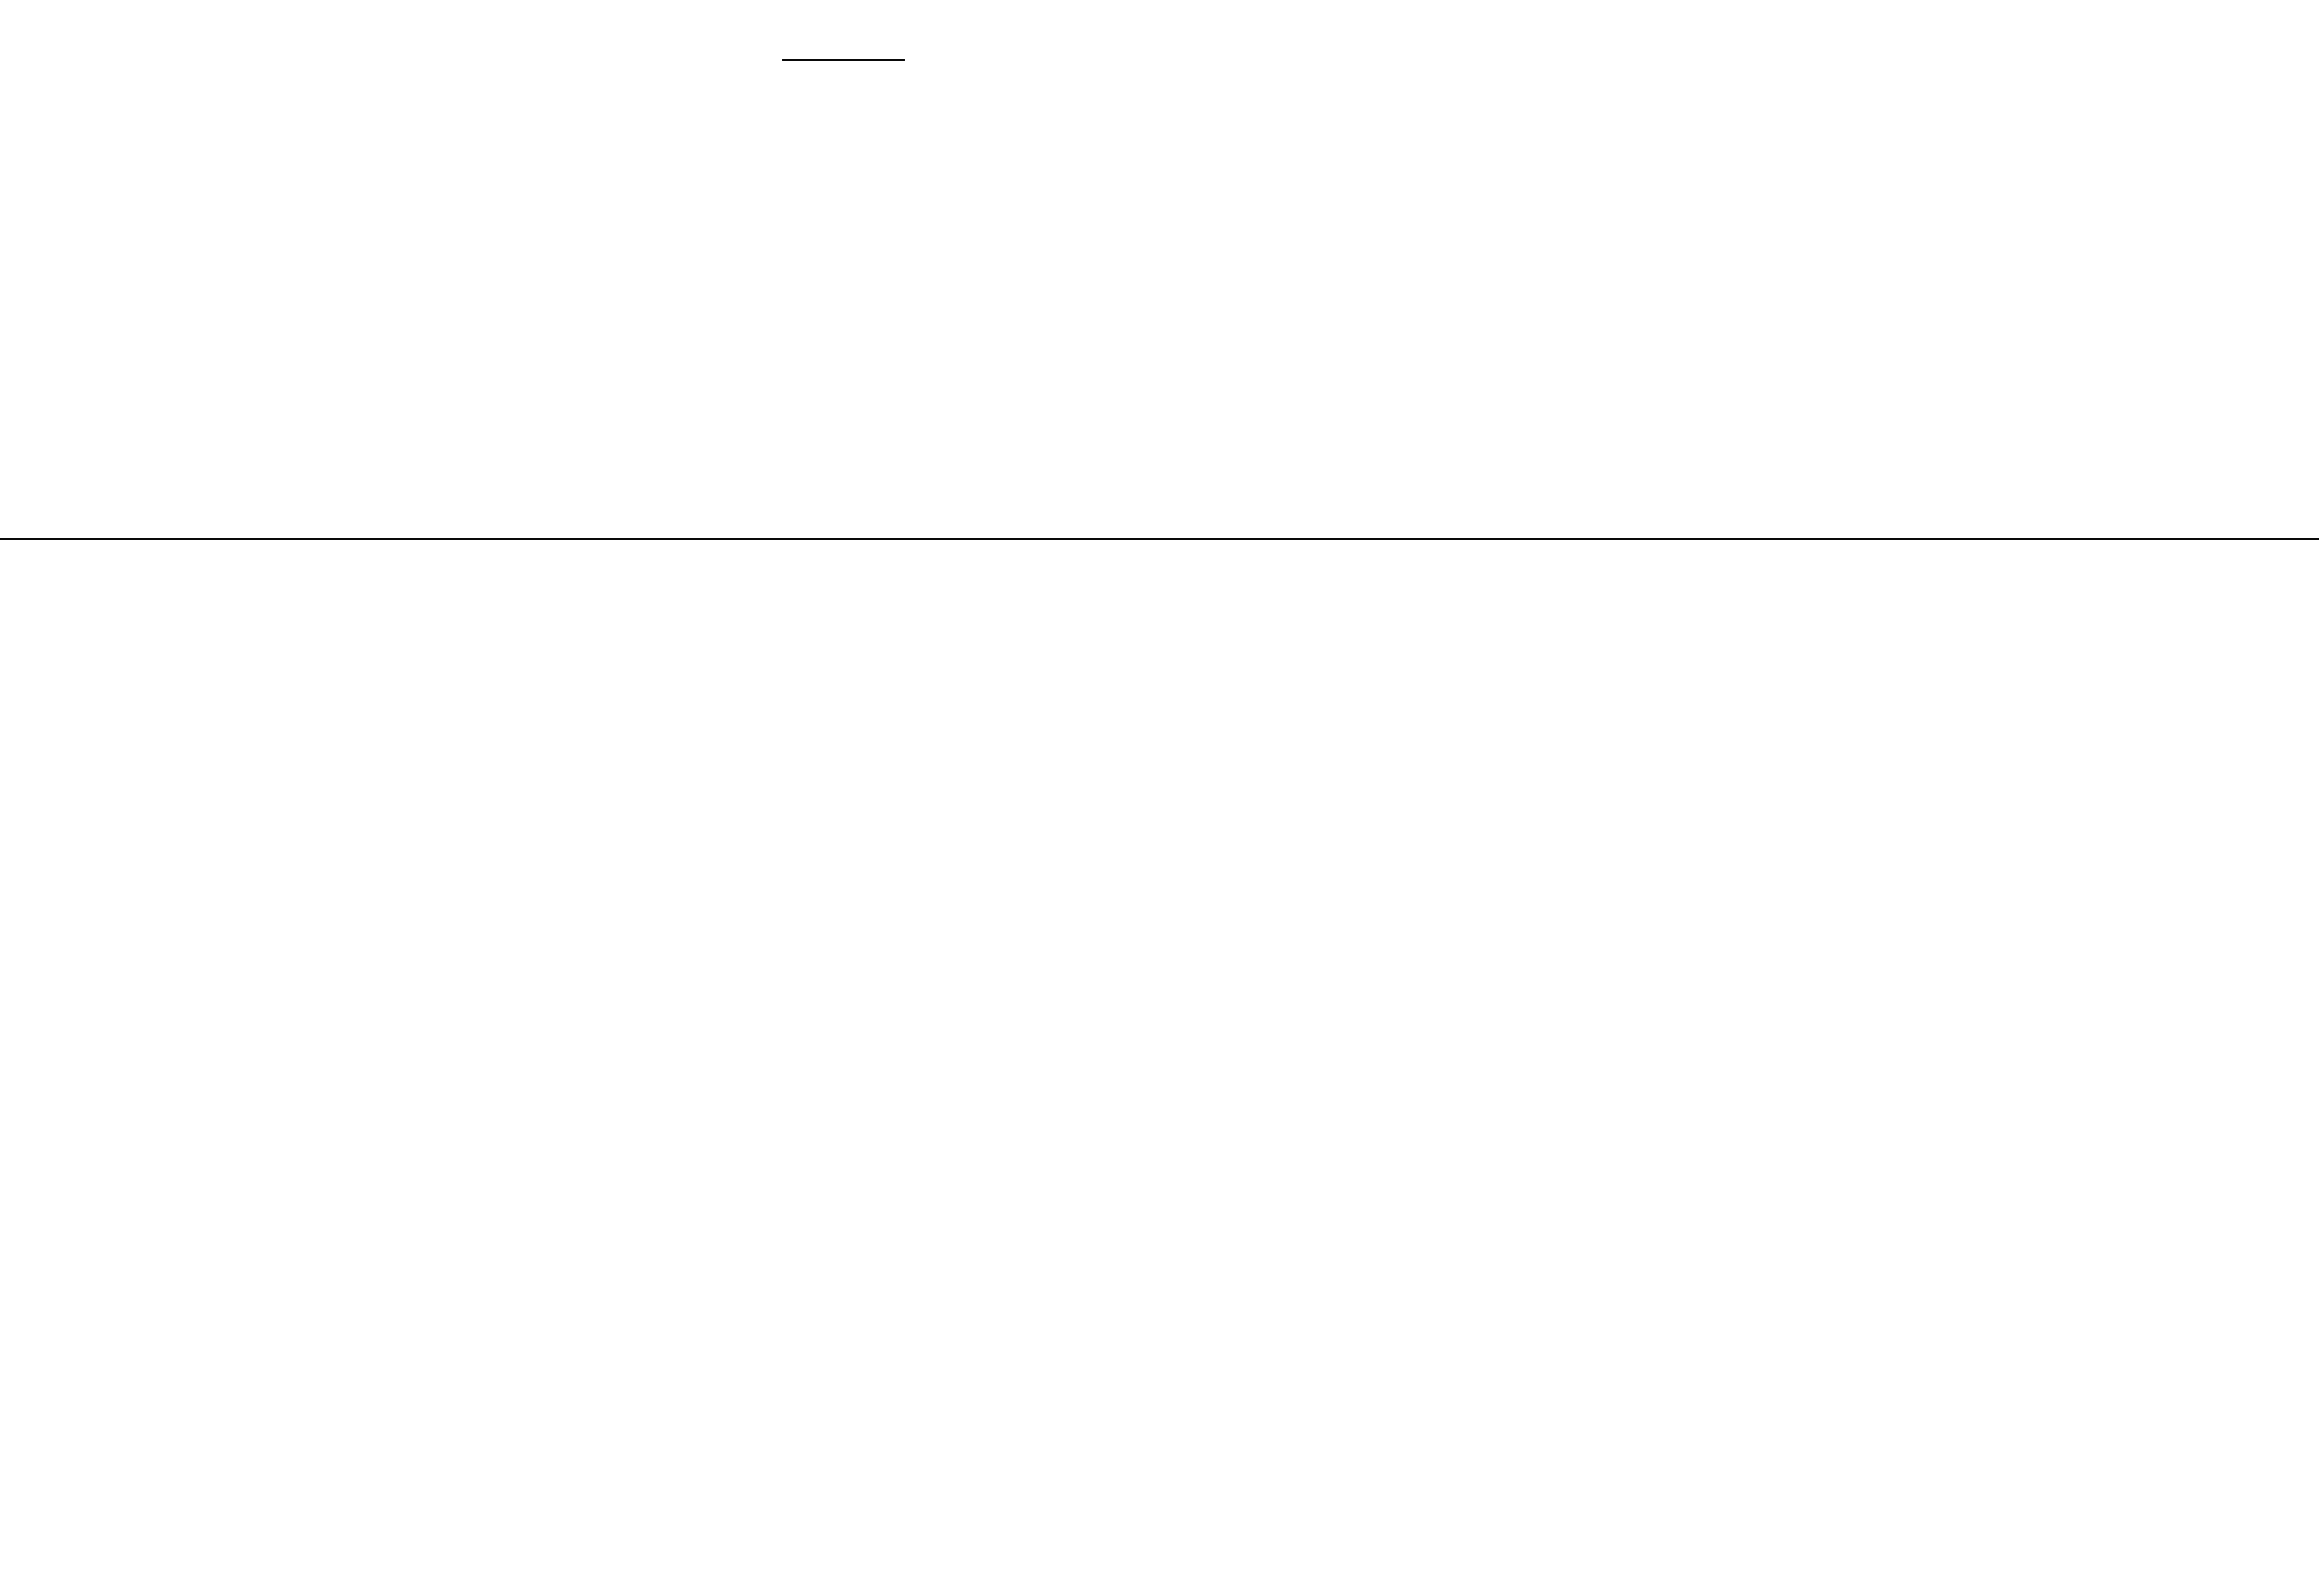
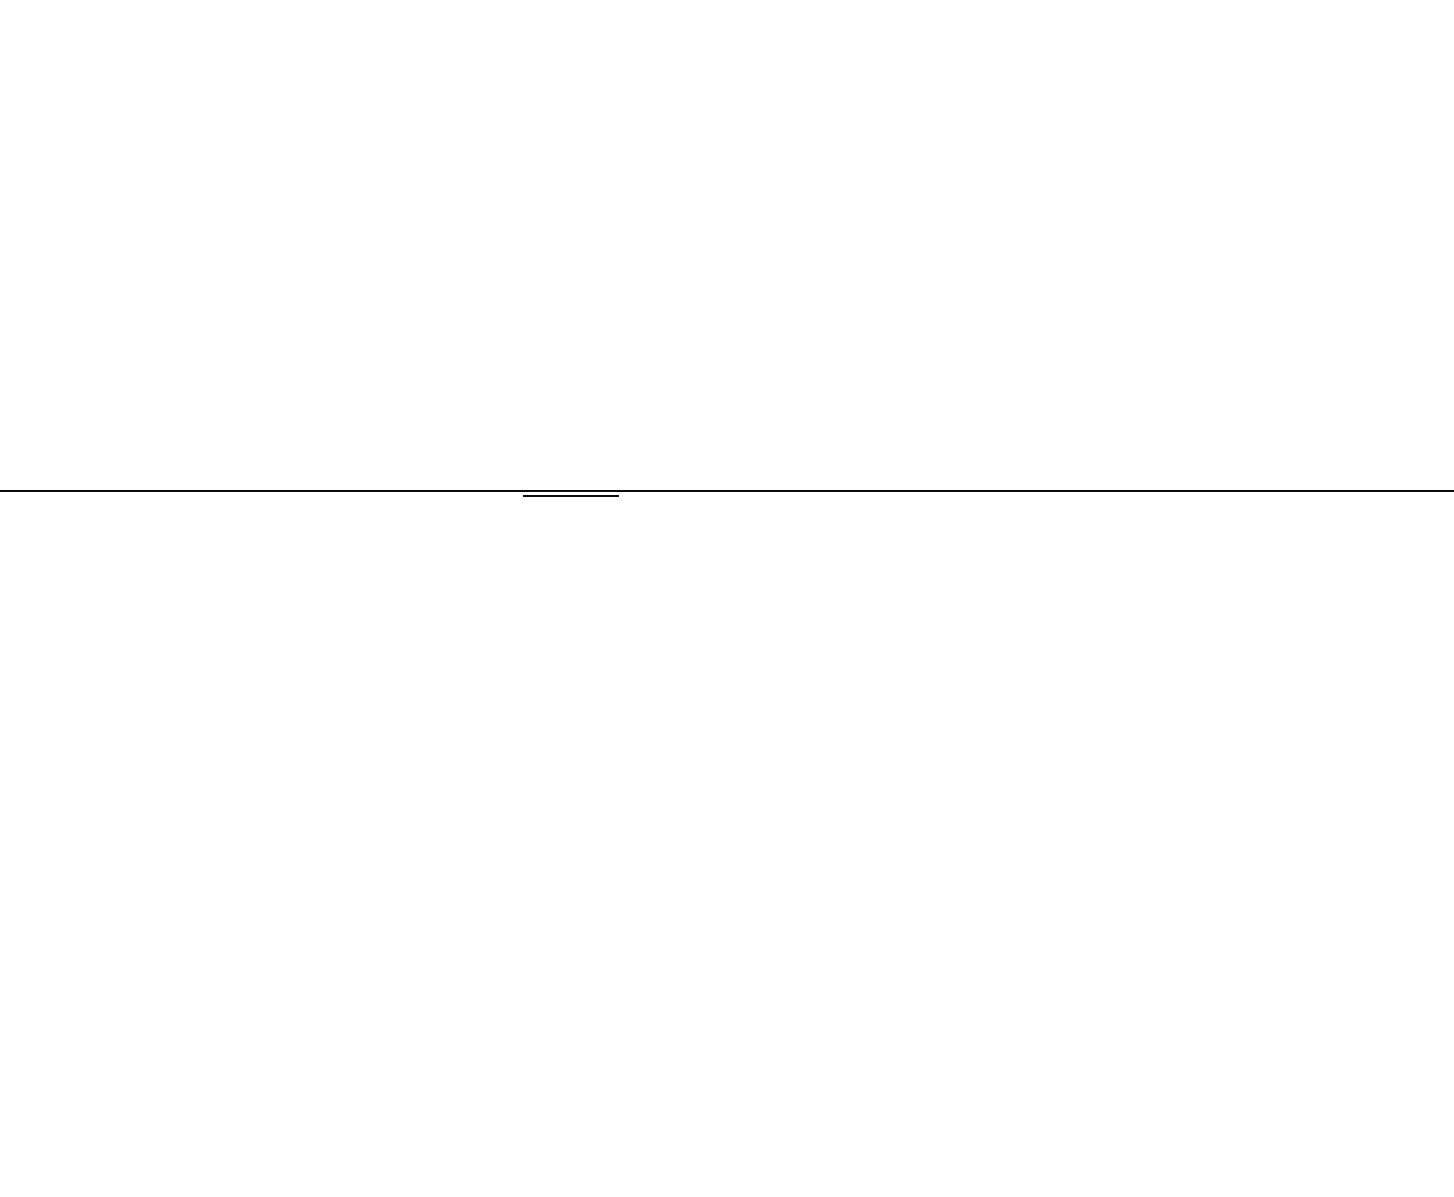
line: (843, 59) -> (570, 495), moved

